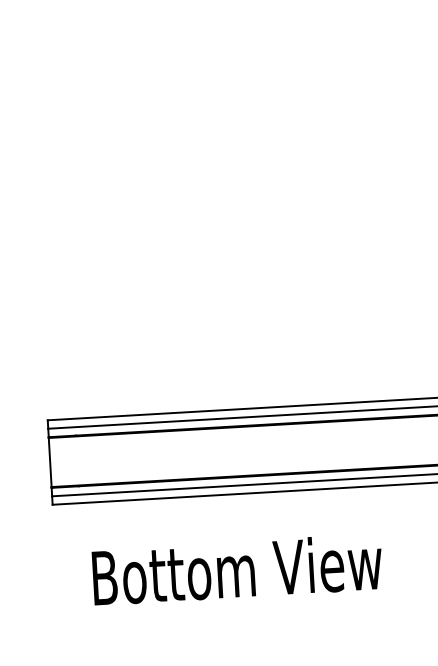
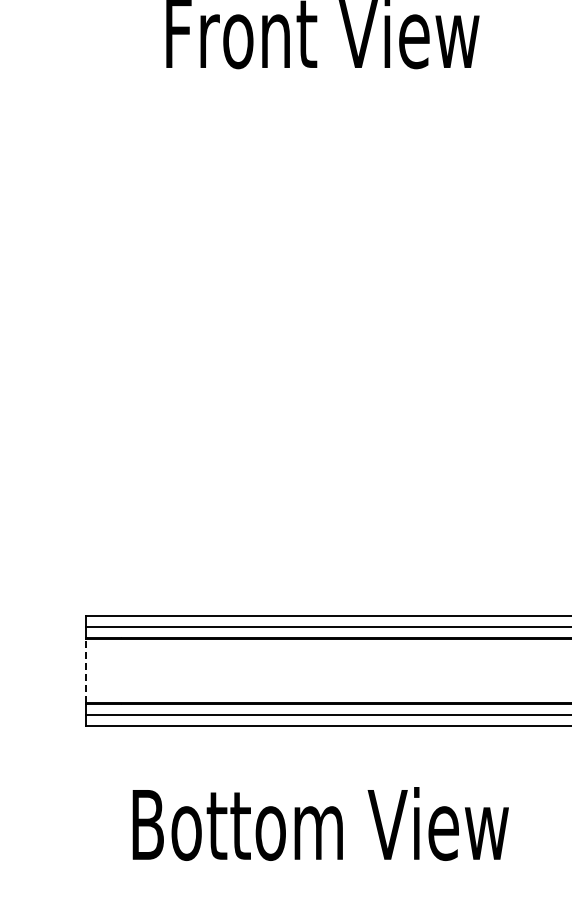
line: (49, 462) -> (85, 670), solid -> dashed

